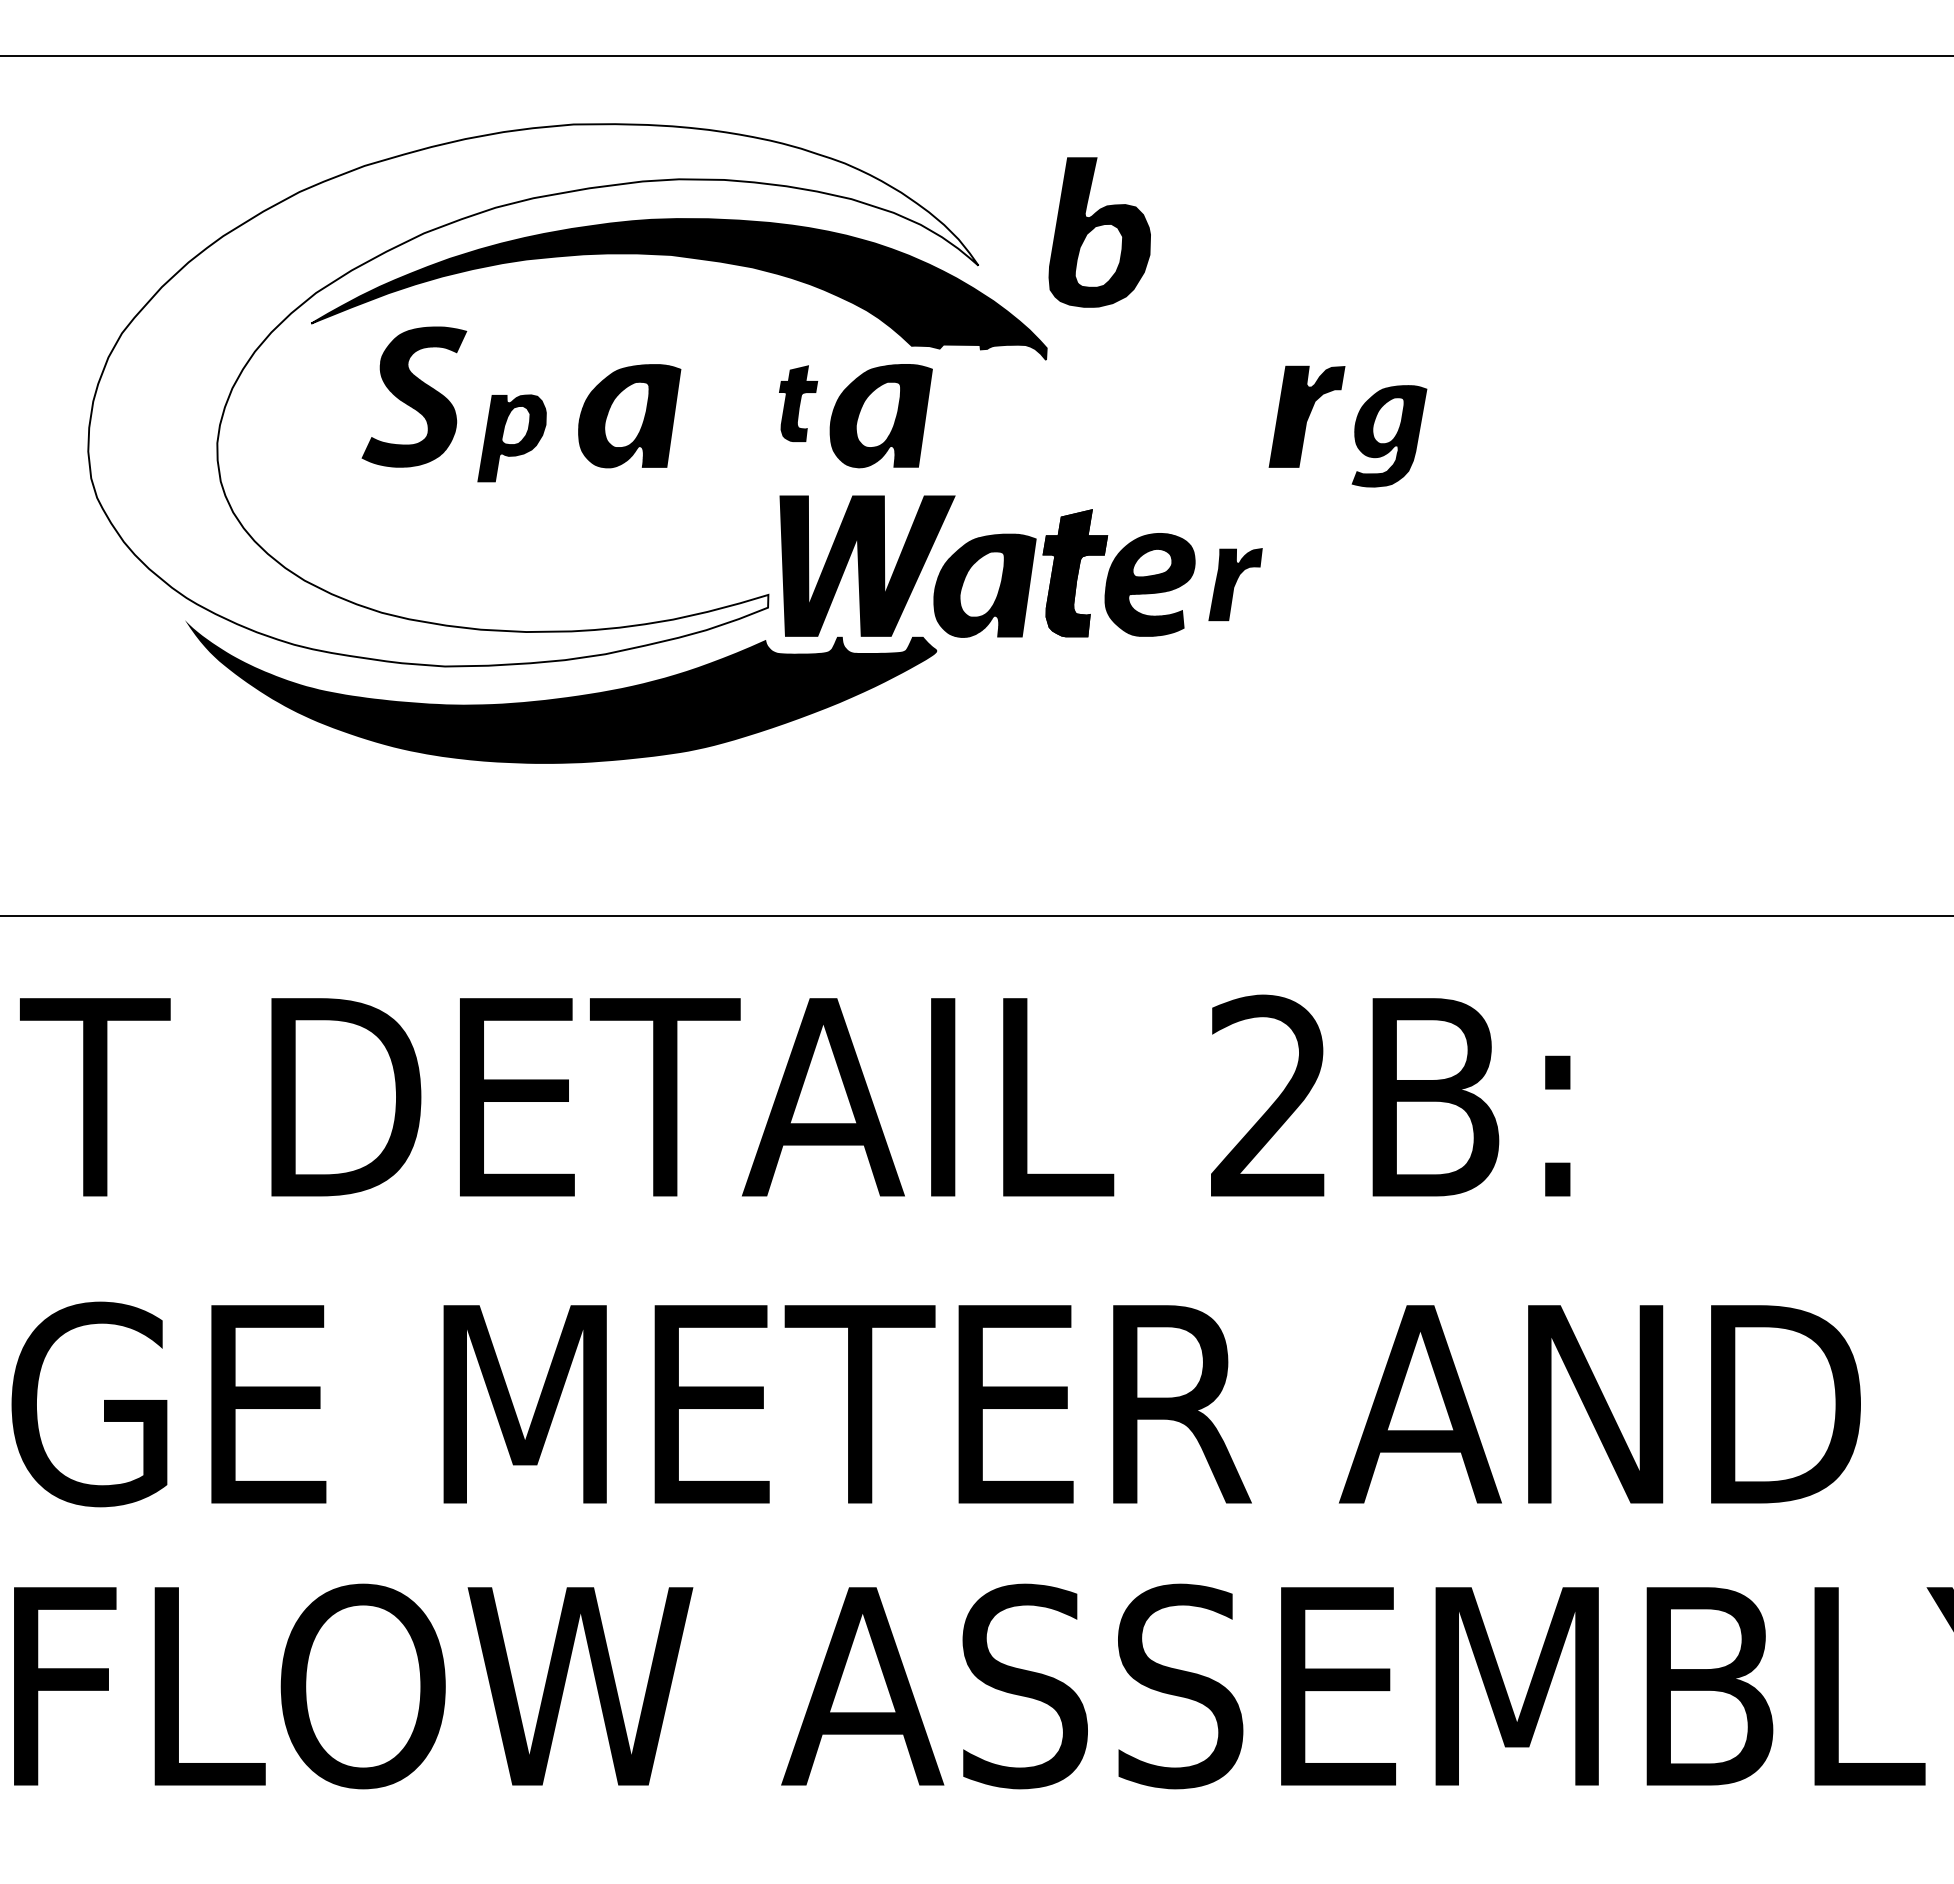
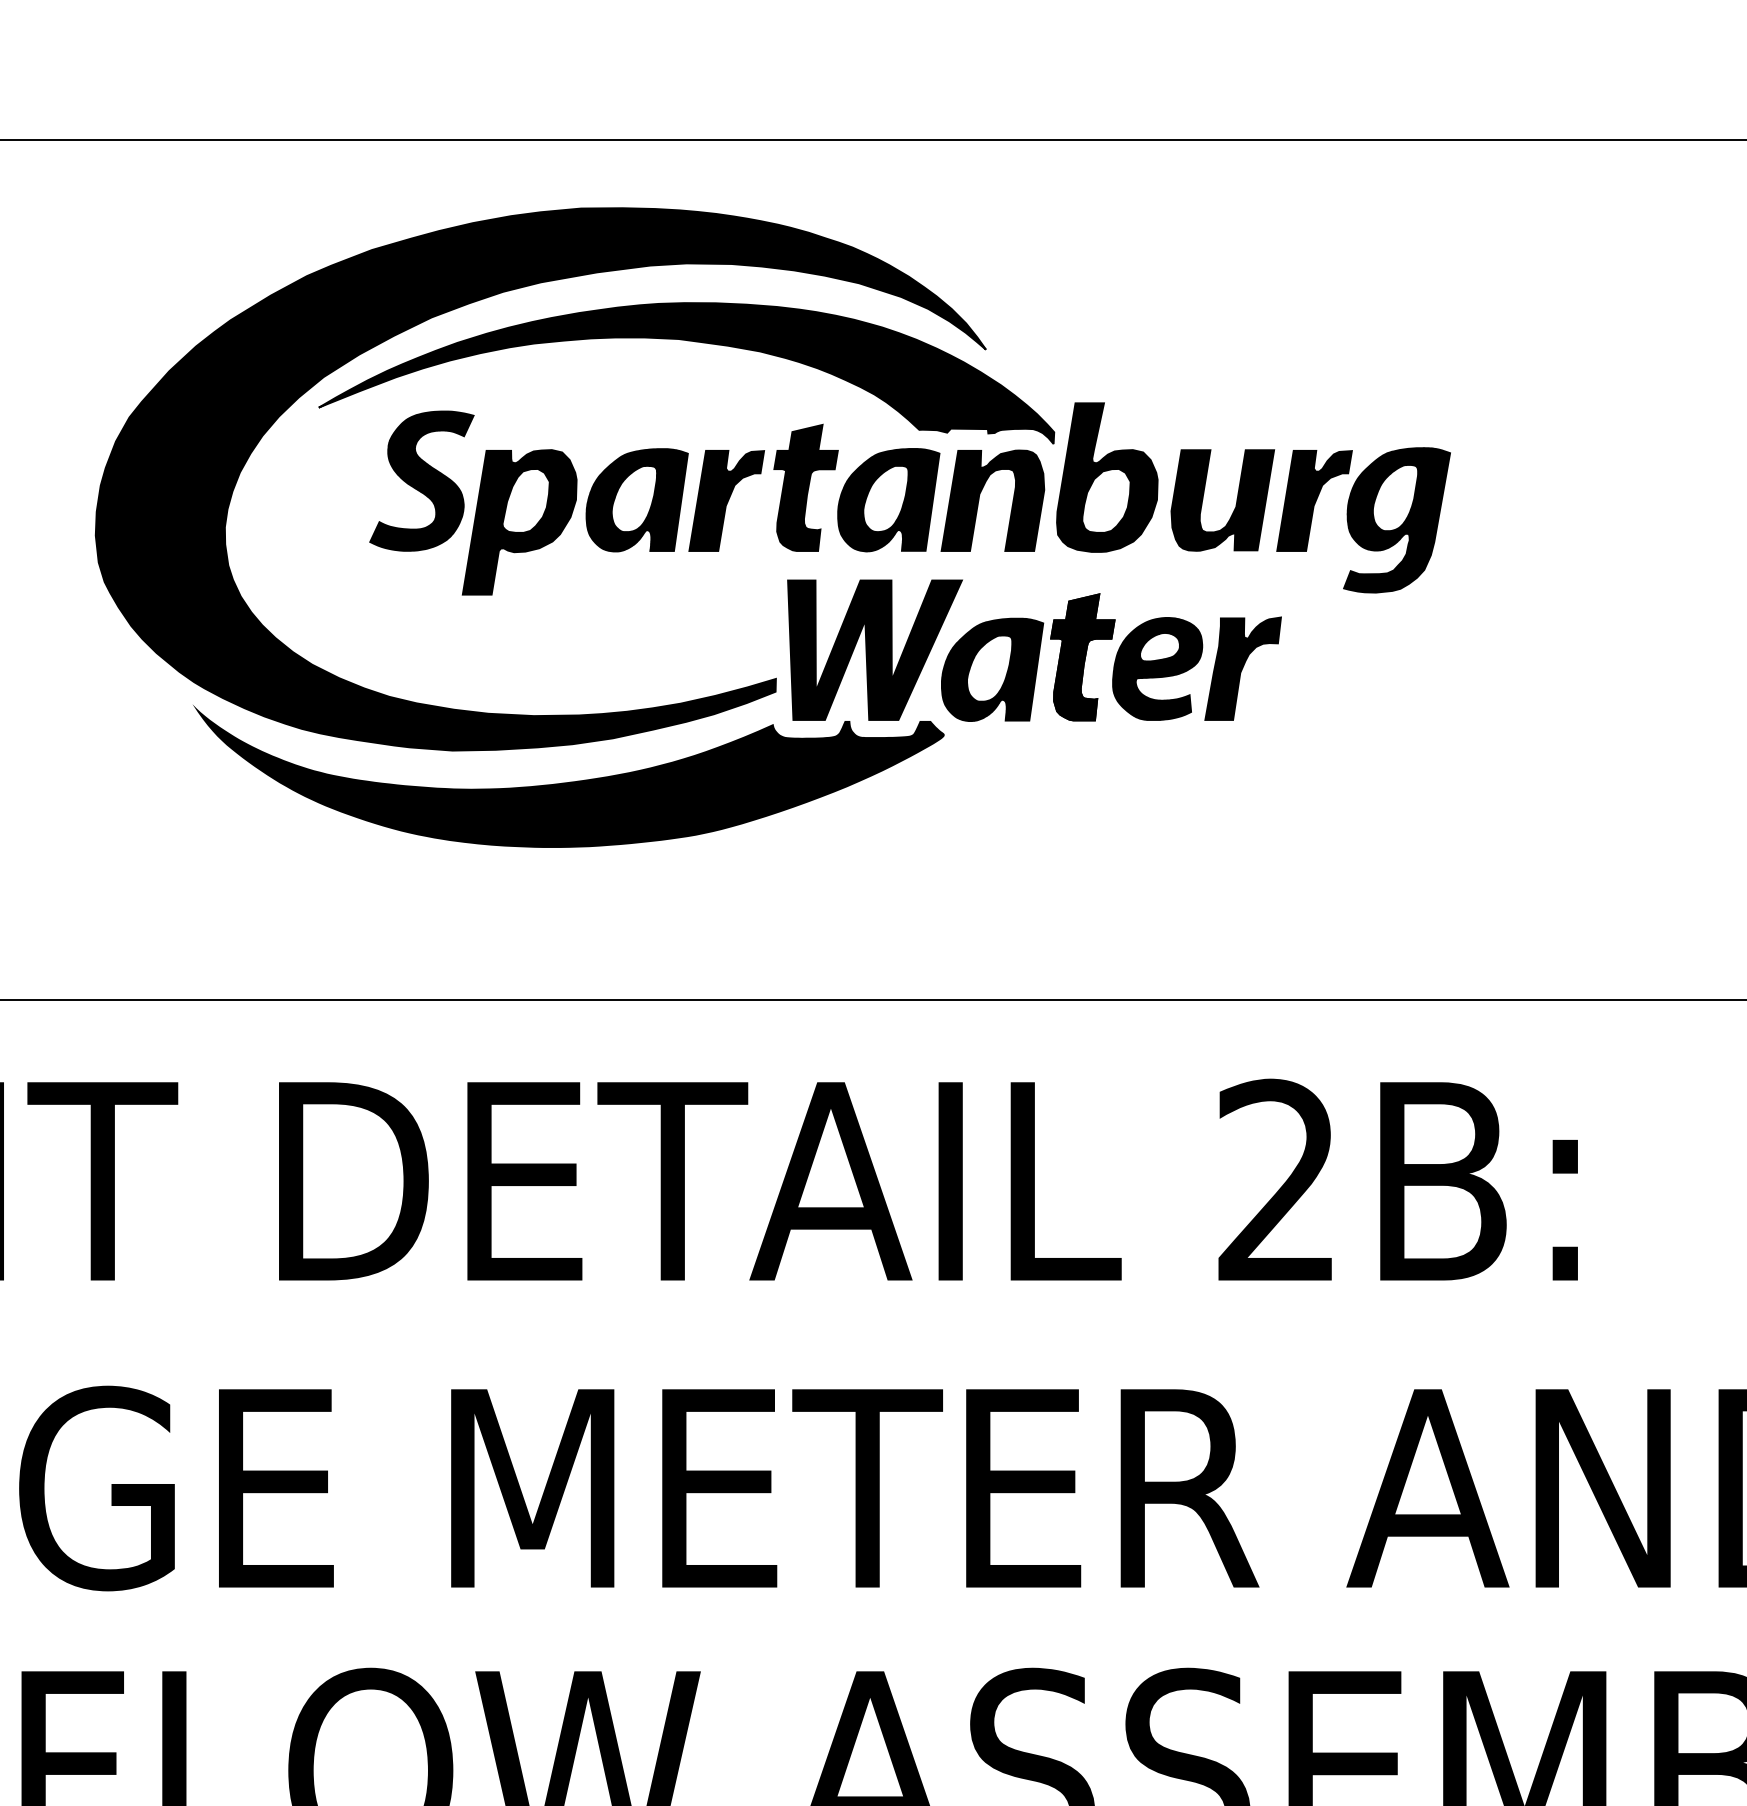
part: (1099, 232) -> (1107, 477), moved
fill: (533, 395) -> (541, 479), added
part: (798, 403) -> (806, 487), size x1.67
fill: (718, 416) -> (726, 500), added
fill: (985, 416) -> (993, 500), added
fill: (1215, 416) -> (1223, 500), added
part: (1389, 436) -> (1397, 520), size x1.43
part: (511, 438) -> (519, 522), size x1.67
part: (1235, 584) -> (1243, 668), size x1.43

